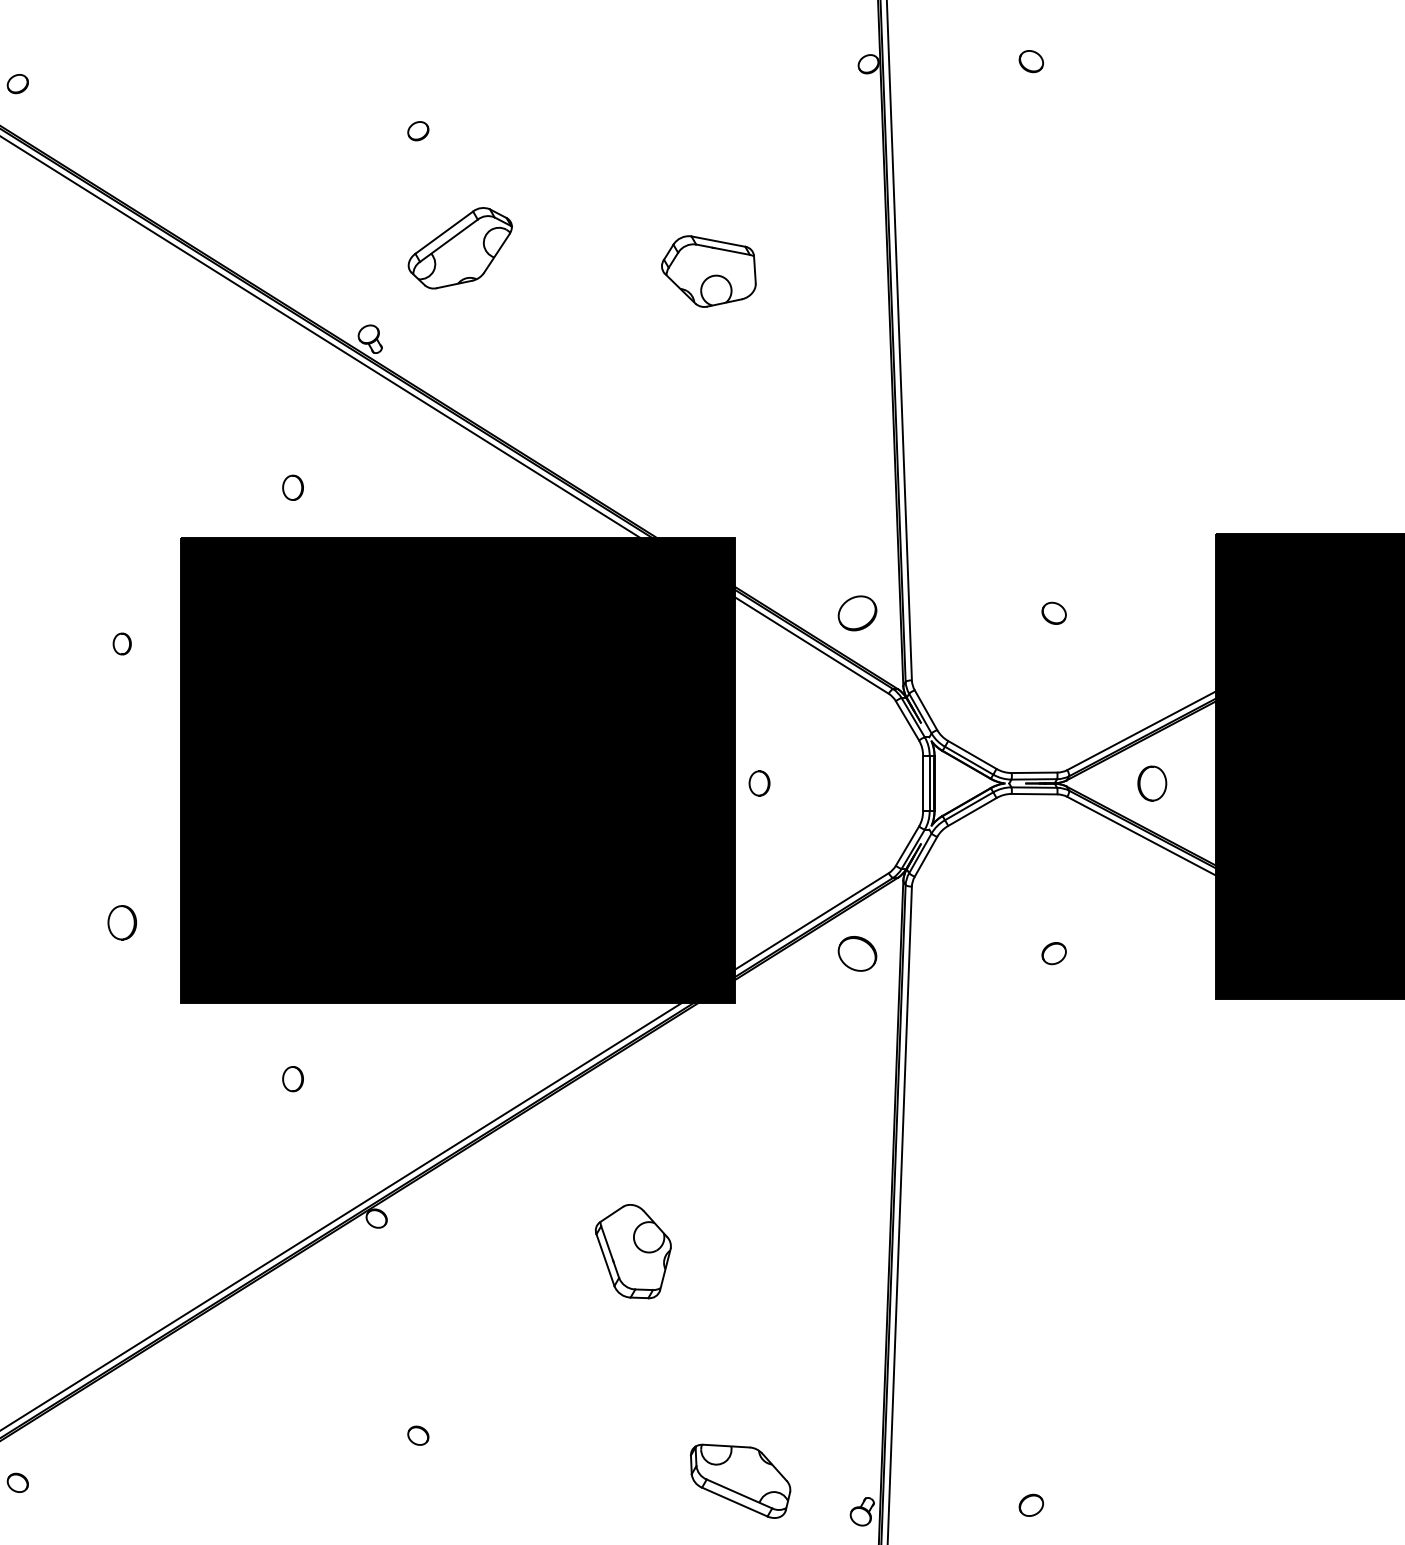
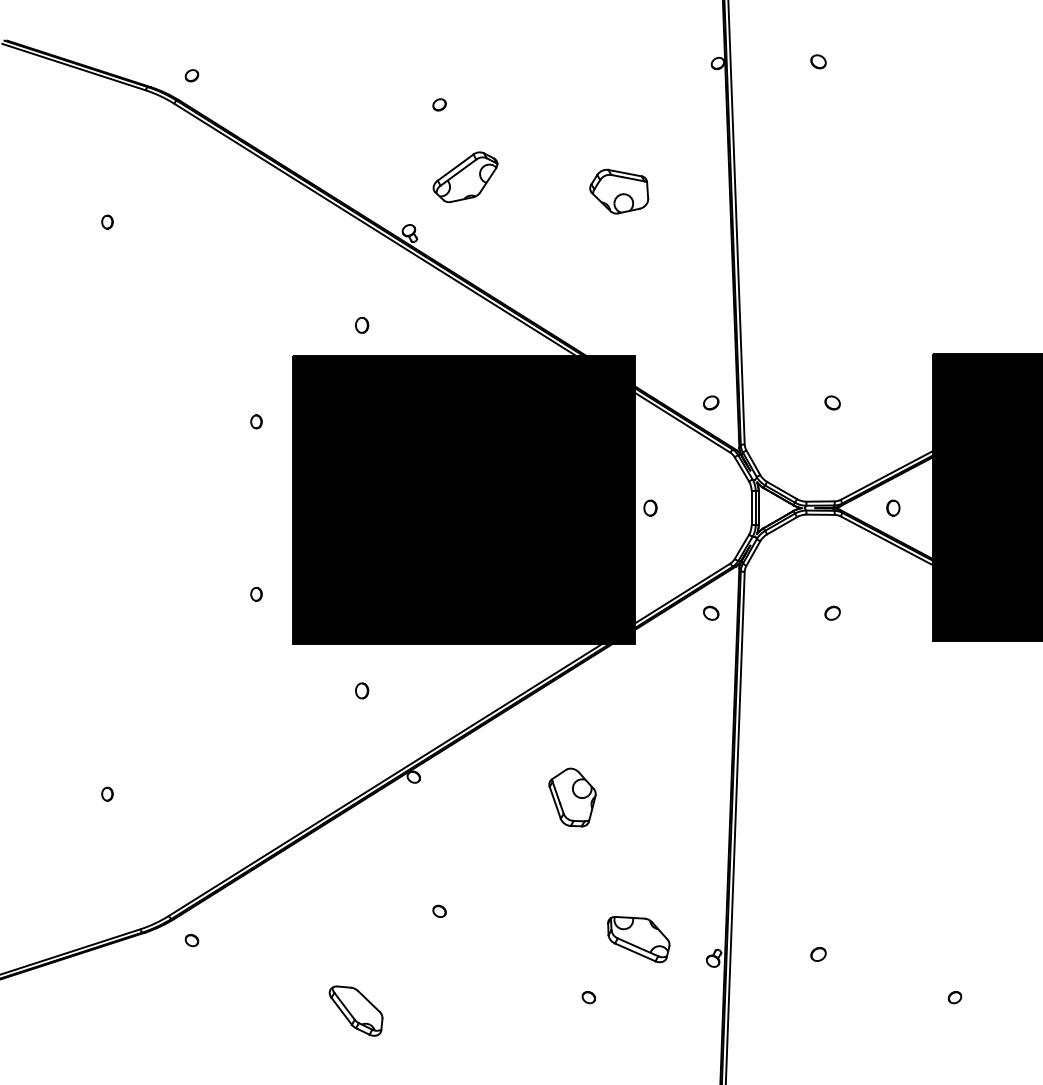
part: (858, 612) -> (711, 402), size x0.62
part: (1152, 782) -> (893, 507), size x0.71
part: (122, 923) -> (256, 594), size x0.62
part: (858, 952) -> (711, 612), size x0.62

